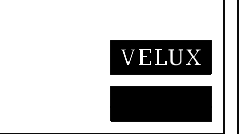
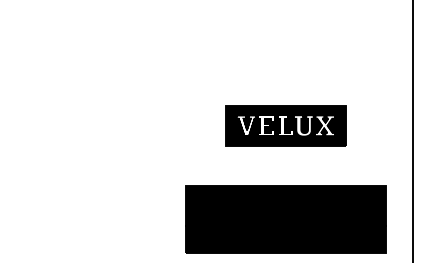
part: (160, 57) -> (285, 126), size x0.6

